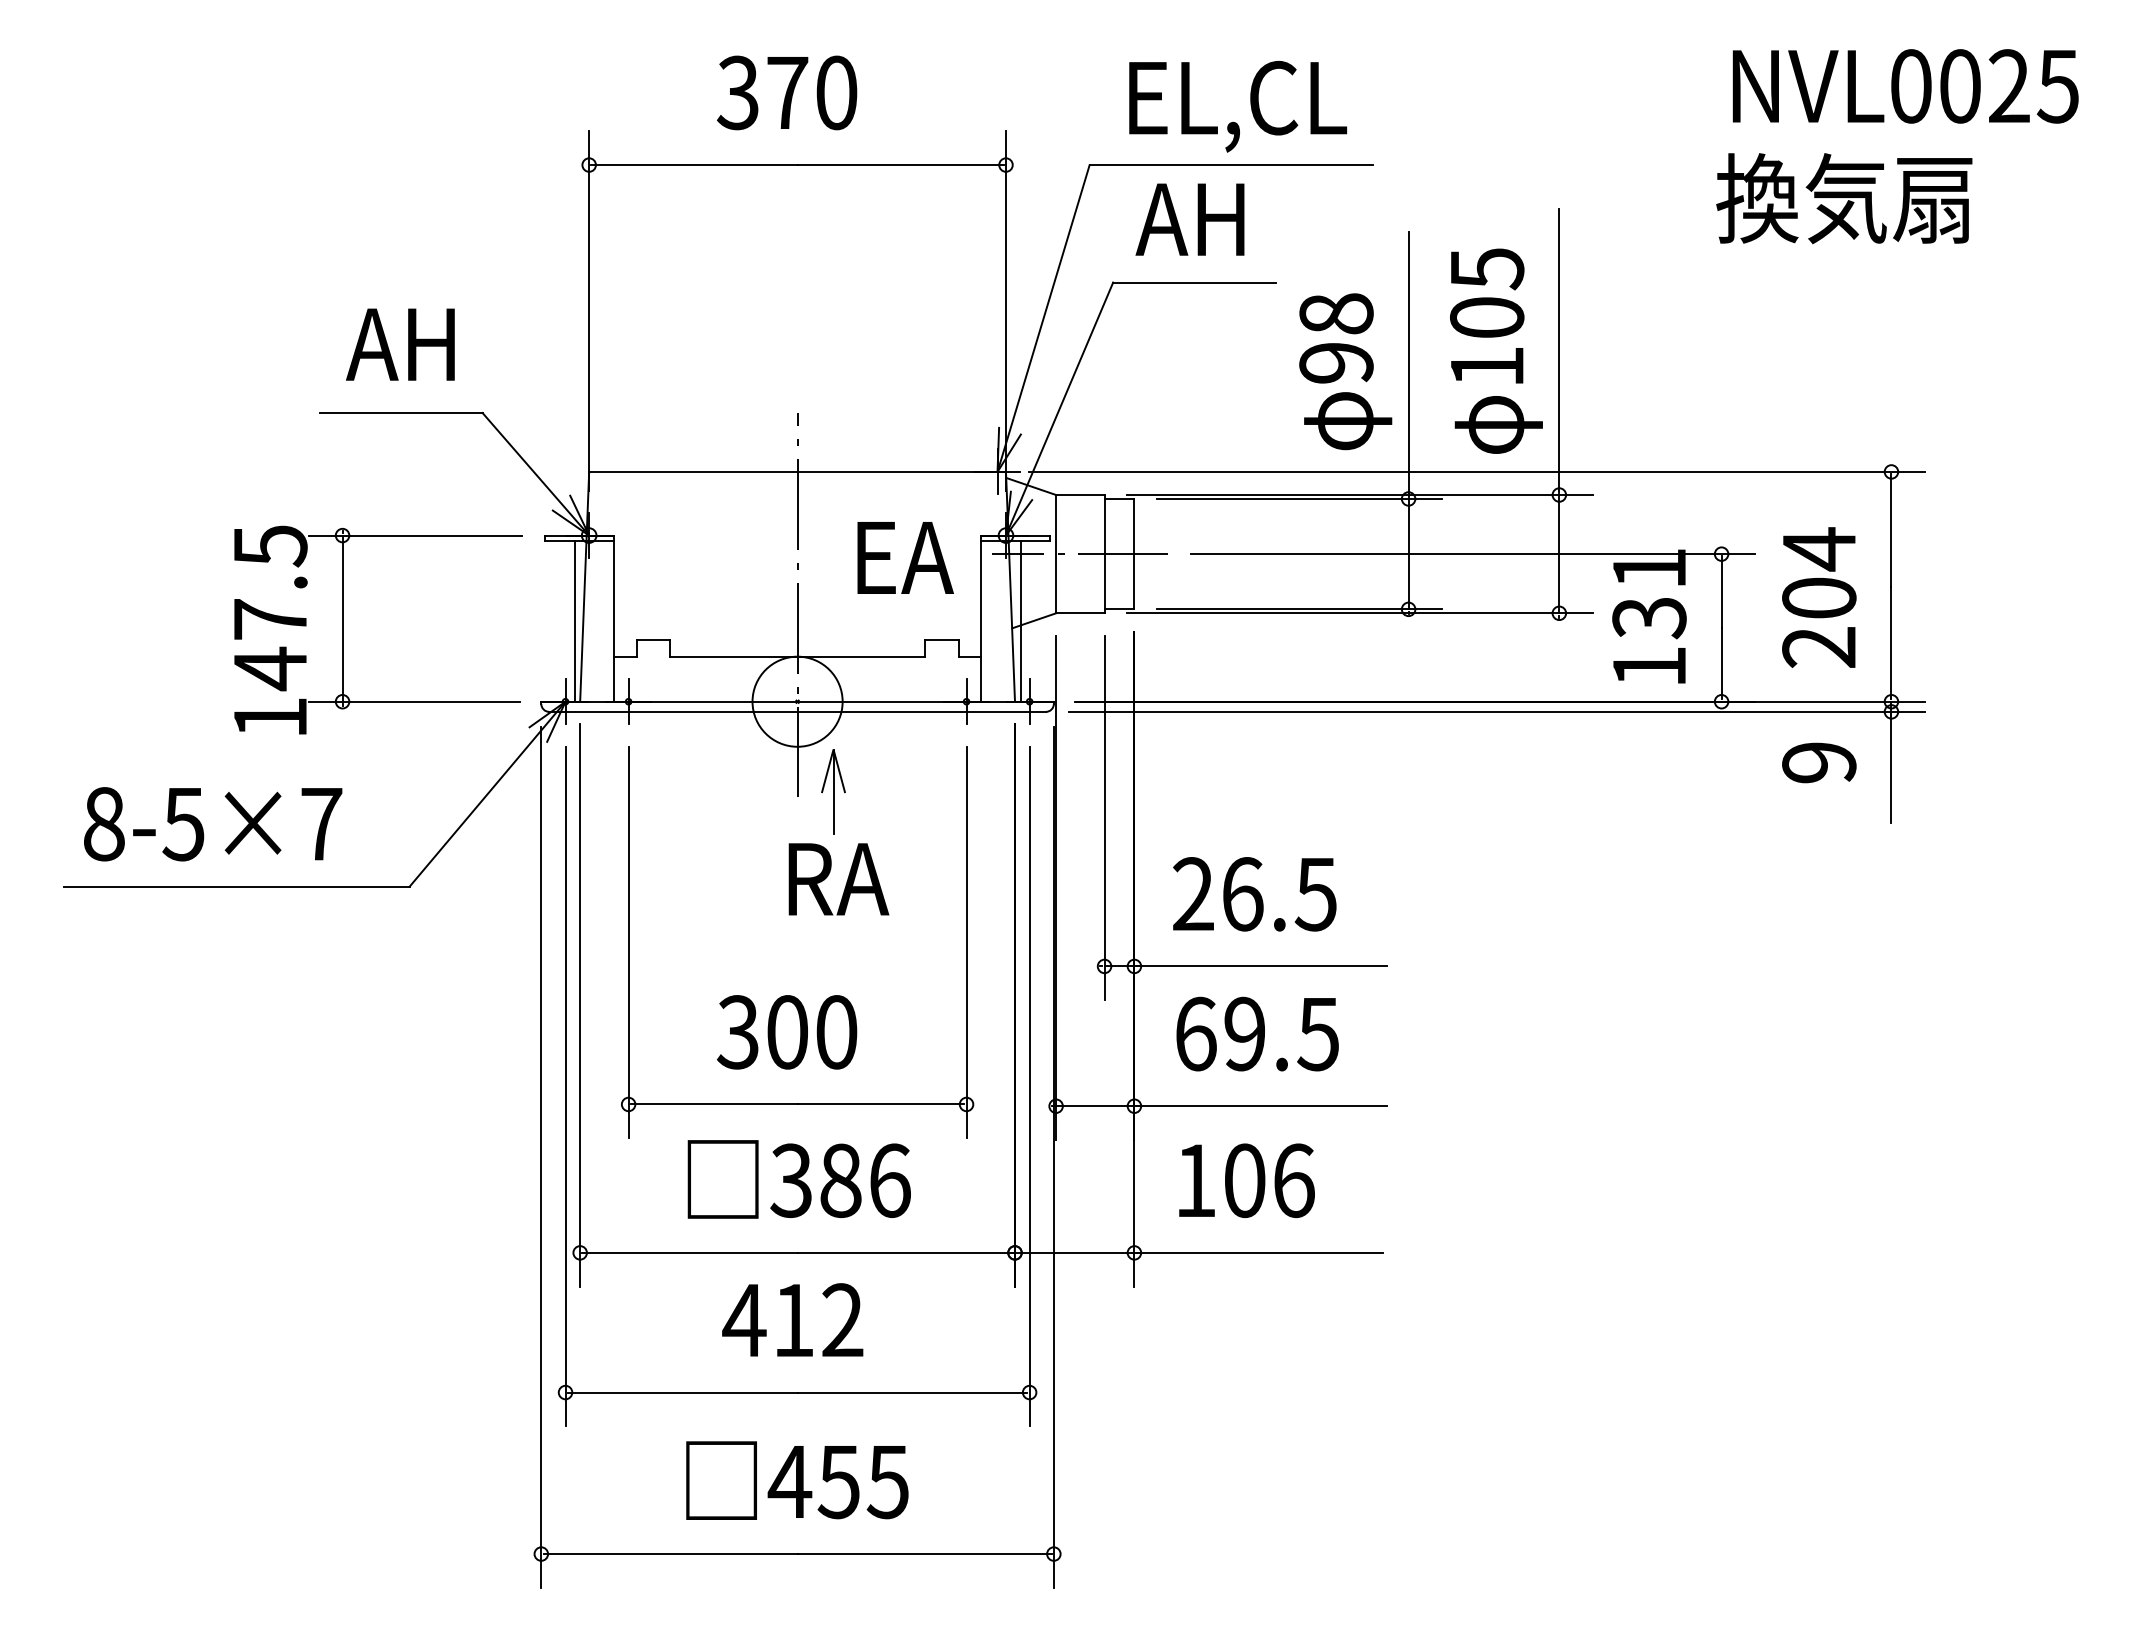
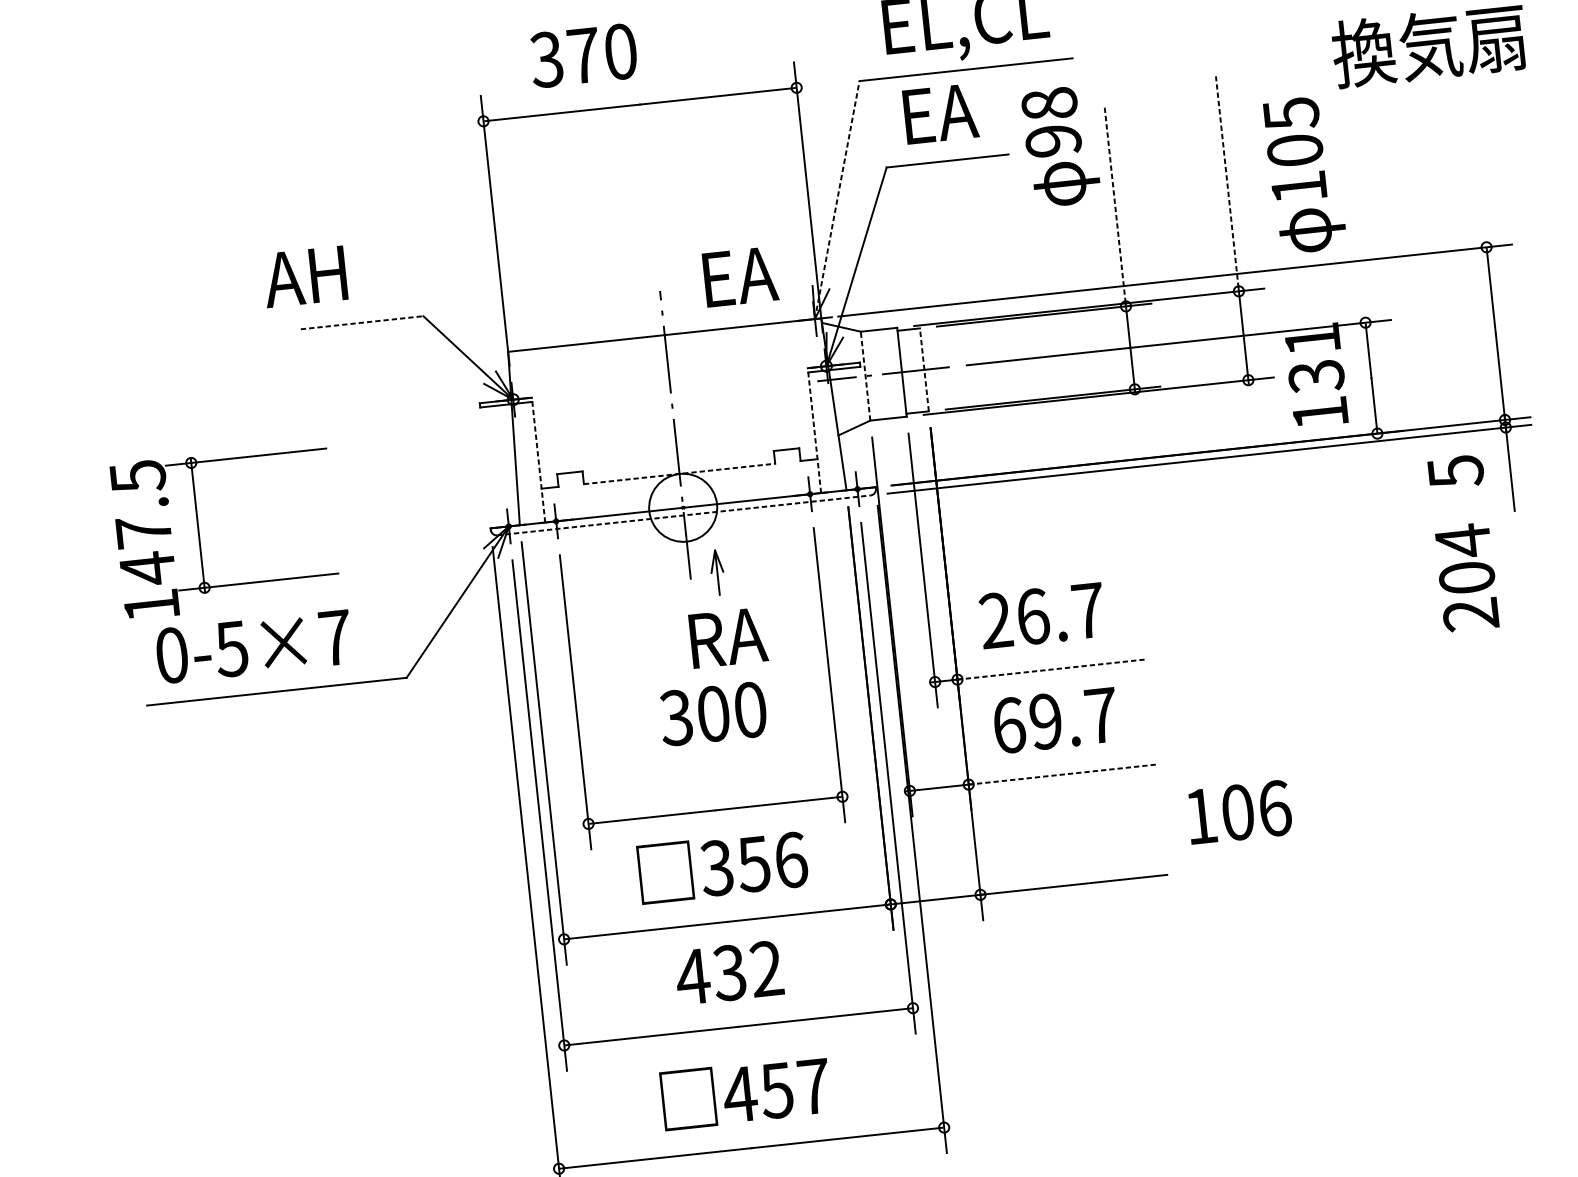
text: (787, 92) -> (583, 55), moved
text: (1189, 219) -> (938, 114), AH -> EA
line: (1043, 318) -> (837, 200), solid -> dashed
text: (400, 344) -> (305, 276), moved
line: (1559, 349) -> (1227, 181), solid -> dashed
text: (1496, 350) -> (1304, 174), moved
line: (1408, 362) -> (1114, 203), solid -> dashed
text: (1345, 371) -> (1060, 146), moved
line: (401, 413) -> (362, 323), solid -> dashed
line: (1056, 553) -> (865, 375), solid -> dashed
line: (1134, 553) -> (924, 369), solid -> dashed
text: (905, 557) -> (740, 276), moved
text: (1819, 597) -> (1467, 577), moved
line: (613, 618) -> (538, 460), solid -> dashed
line: (981, 618) -> (814, 430), solid -> dashed
line: (574, 621) -> (509, 465), removed
line: (1020, 621) -> (844, 429), removed
part: (343, 629) -> (199, 533), moved
line: (798, 656) -> (680, 473), solid -> dashed
line: (798, 711) -> (684, 515), solid -> dashed
text: (1819, 763) -> (1455, 472), 9 -> 5
part: (833, 791) -> (717, 572), size x0.7
text: (104, 823) -> (172, 654), 8-5×7 -> 0-5×7
text: (1315, 894) -> (1087, 611), 26.5 -> 26.7
line: (1260, 966) -> (1052, 669), solid -> dashed
text: (787, 1032) -> (713, 714), moved
text: (1318, 1034) -> (1101, 715), 69.5 -> 69.7
line: (1260, 1106) -> (1063, 774), solid -> dashed
text: (840, 1180) -> (753, 864), 386 -> 356
text: (1246, 1180) -> (1239, 812), moved
text: (792, 1320) -> (729, 973), 412 -> 432
text: (887, 1482) -> (813, 1087), 455 -> 457

